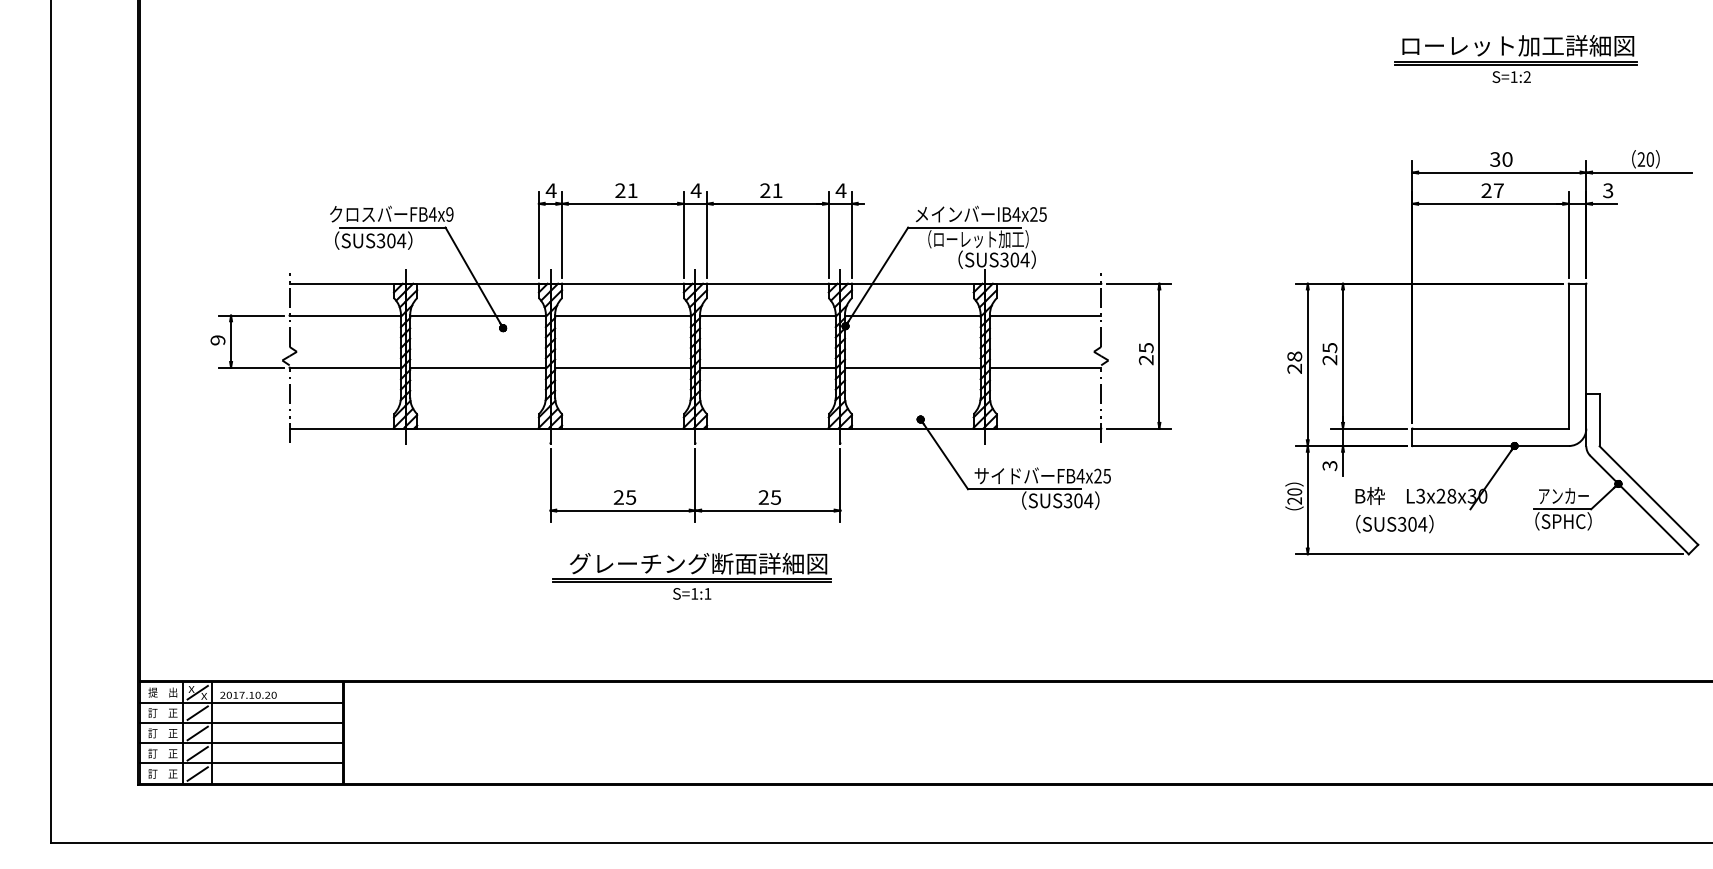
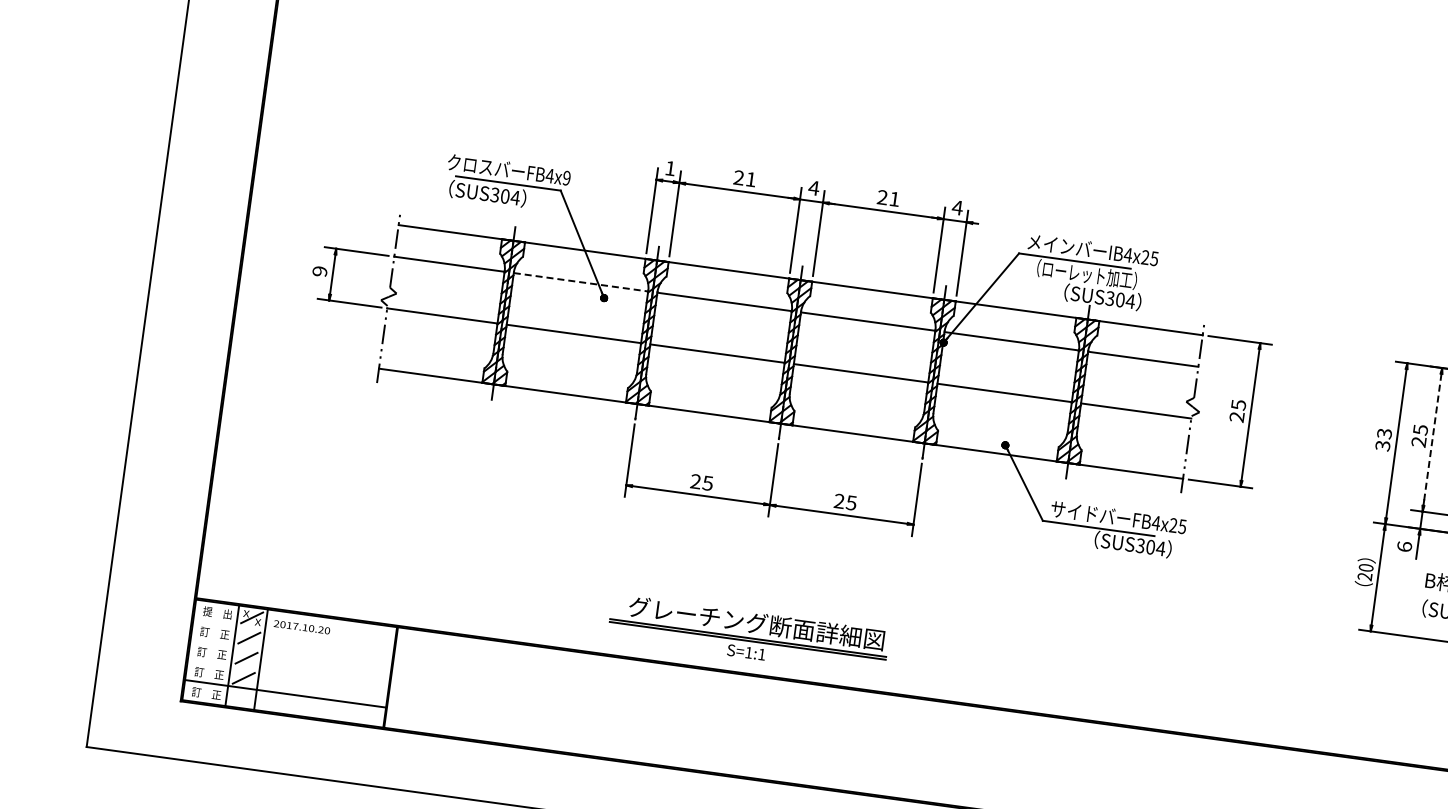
text: (550, 190) -> (669, 168), 4 -> 1
line: (478, 315) -> (581, 282), solid -> dashed
line: (1343, 356) -> (1432, 440), solid -> dashed
text: (1294, 362) -> (1383, 439), 28 -> 33
text: (1329, 465) -> (1404, 546), 3 -> 6
part: (691, 576) -> (748, 635), moved
line: (240, 702) -> (293, 633), removed
line: (240, 722) -> (290, 653), removed
line: (240, 743) -> (287, 673), removed
line: (197, 773) -> (240, 697), removed

